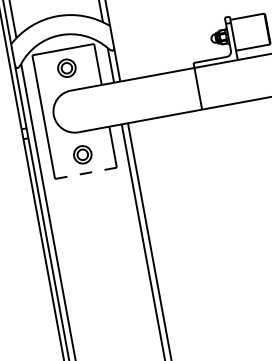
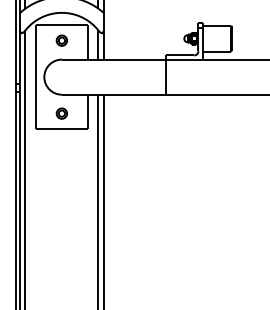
part: (66, 68) -> (61, 40), size x0.71
part: (82, 154) -> (61, 113), size x0.71
line: (86, 173) -> (62, 129), dashed -> solid

